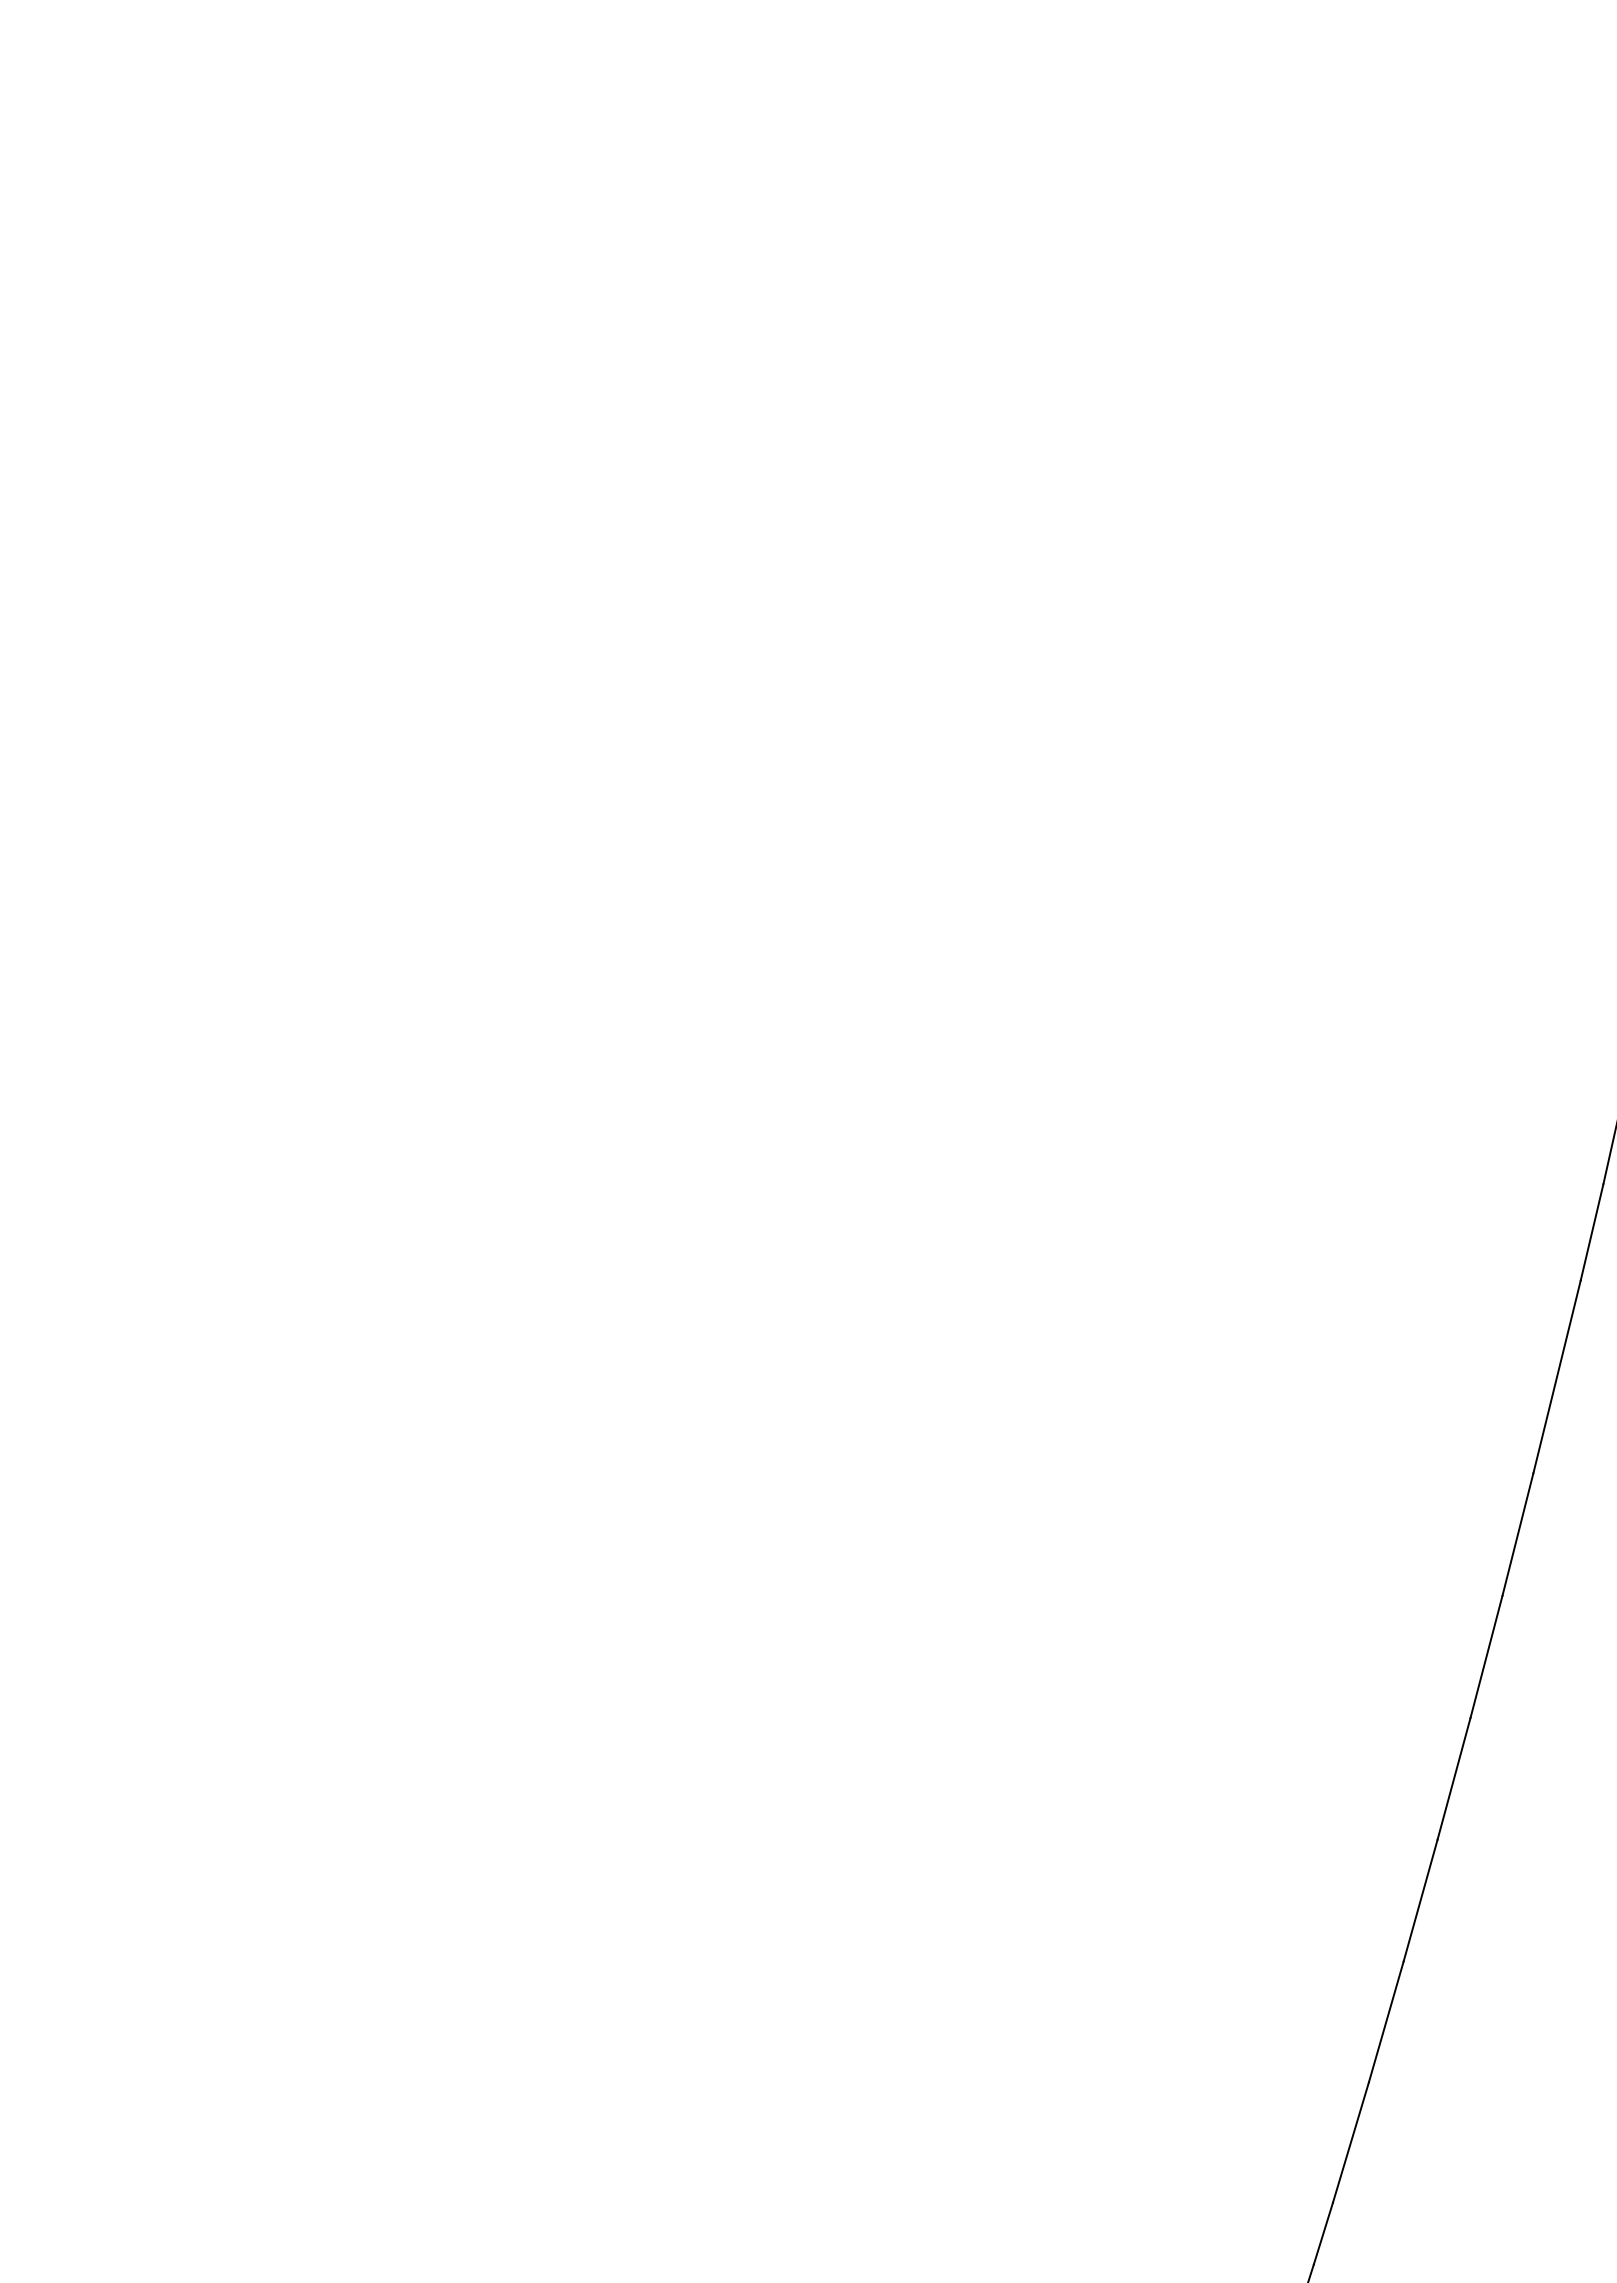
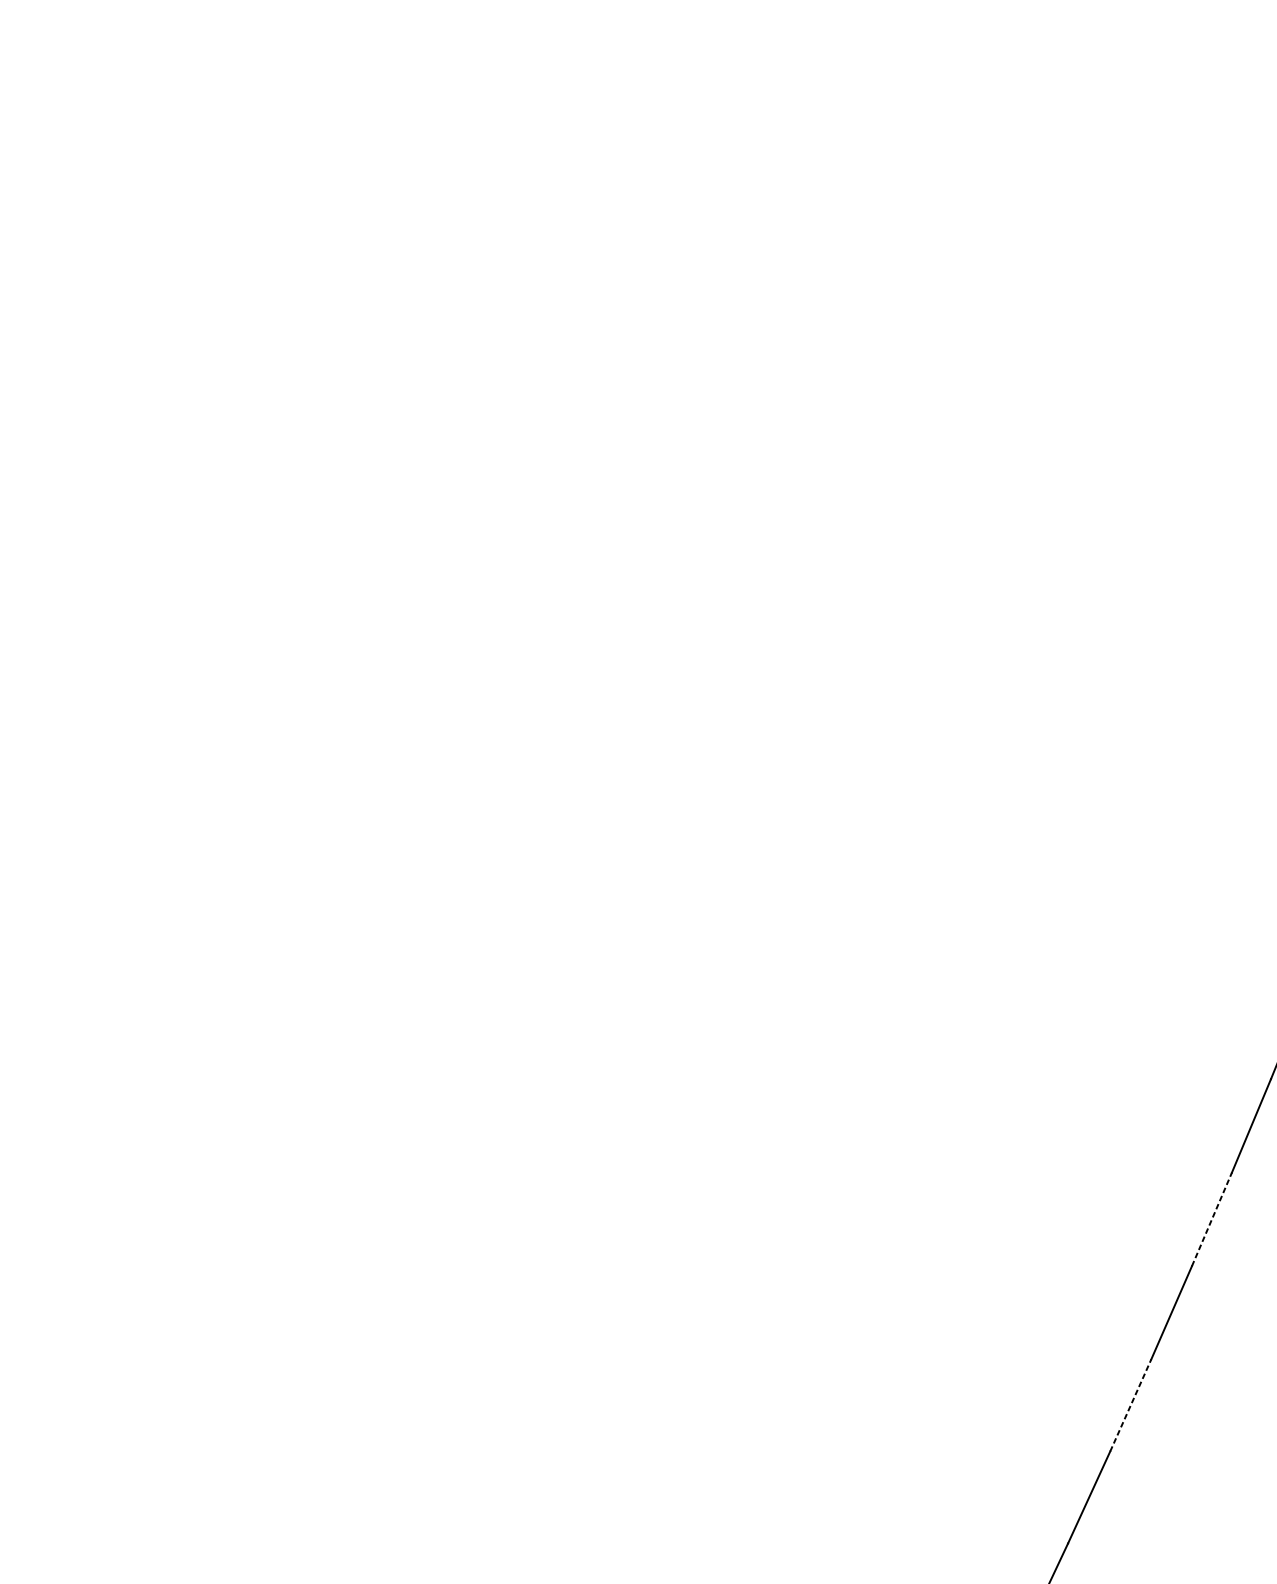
line: (1454, 1778) -> (1212, 1219), solid -> dashed
line: (1386, 2021) -> (1131, 1405), solid -> dashed

